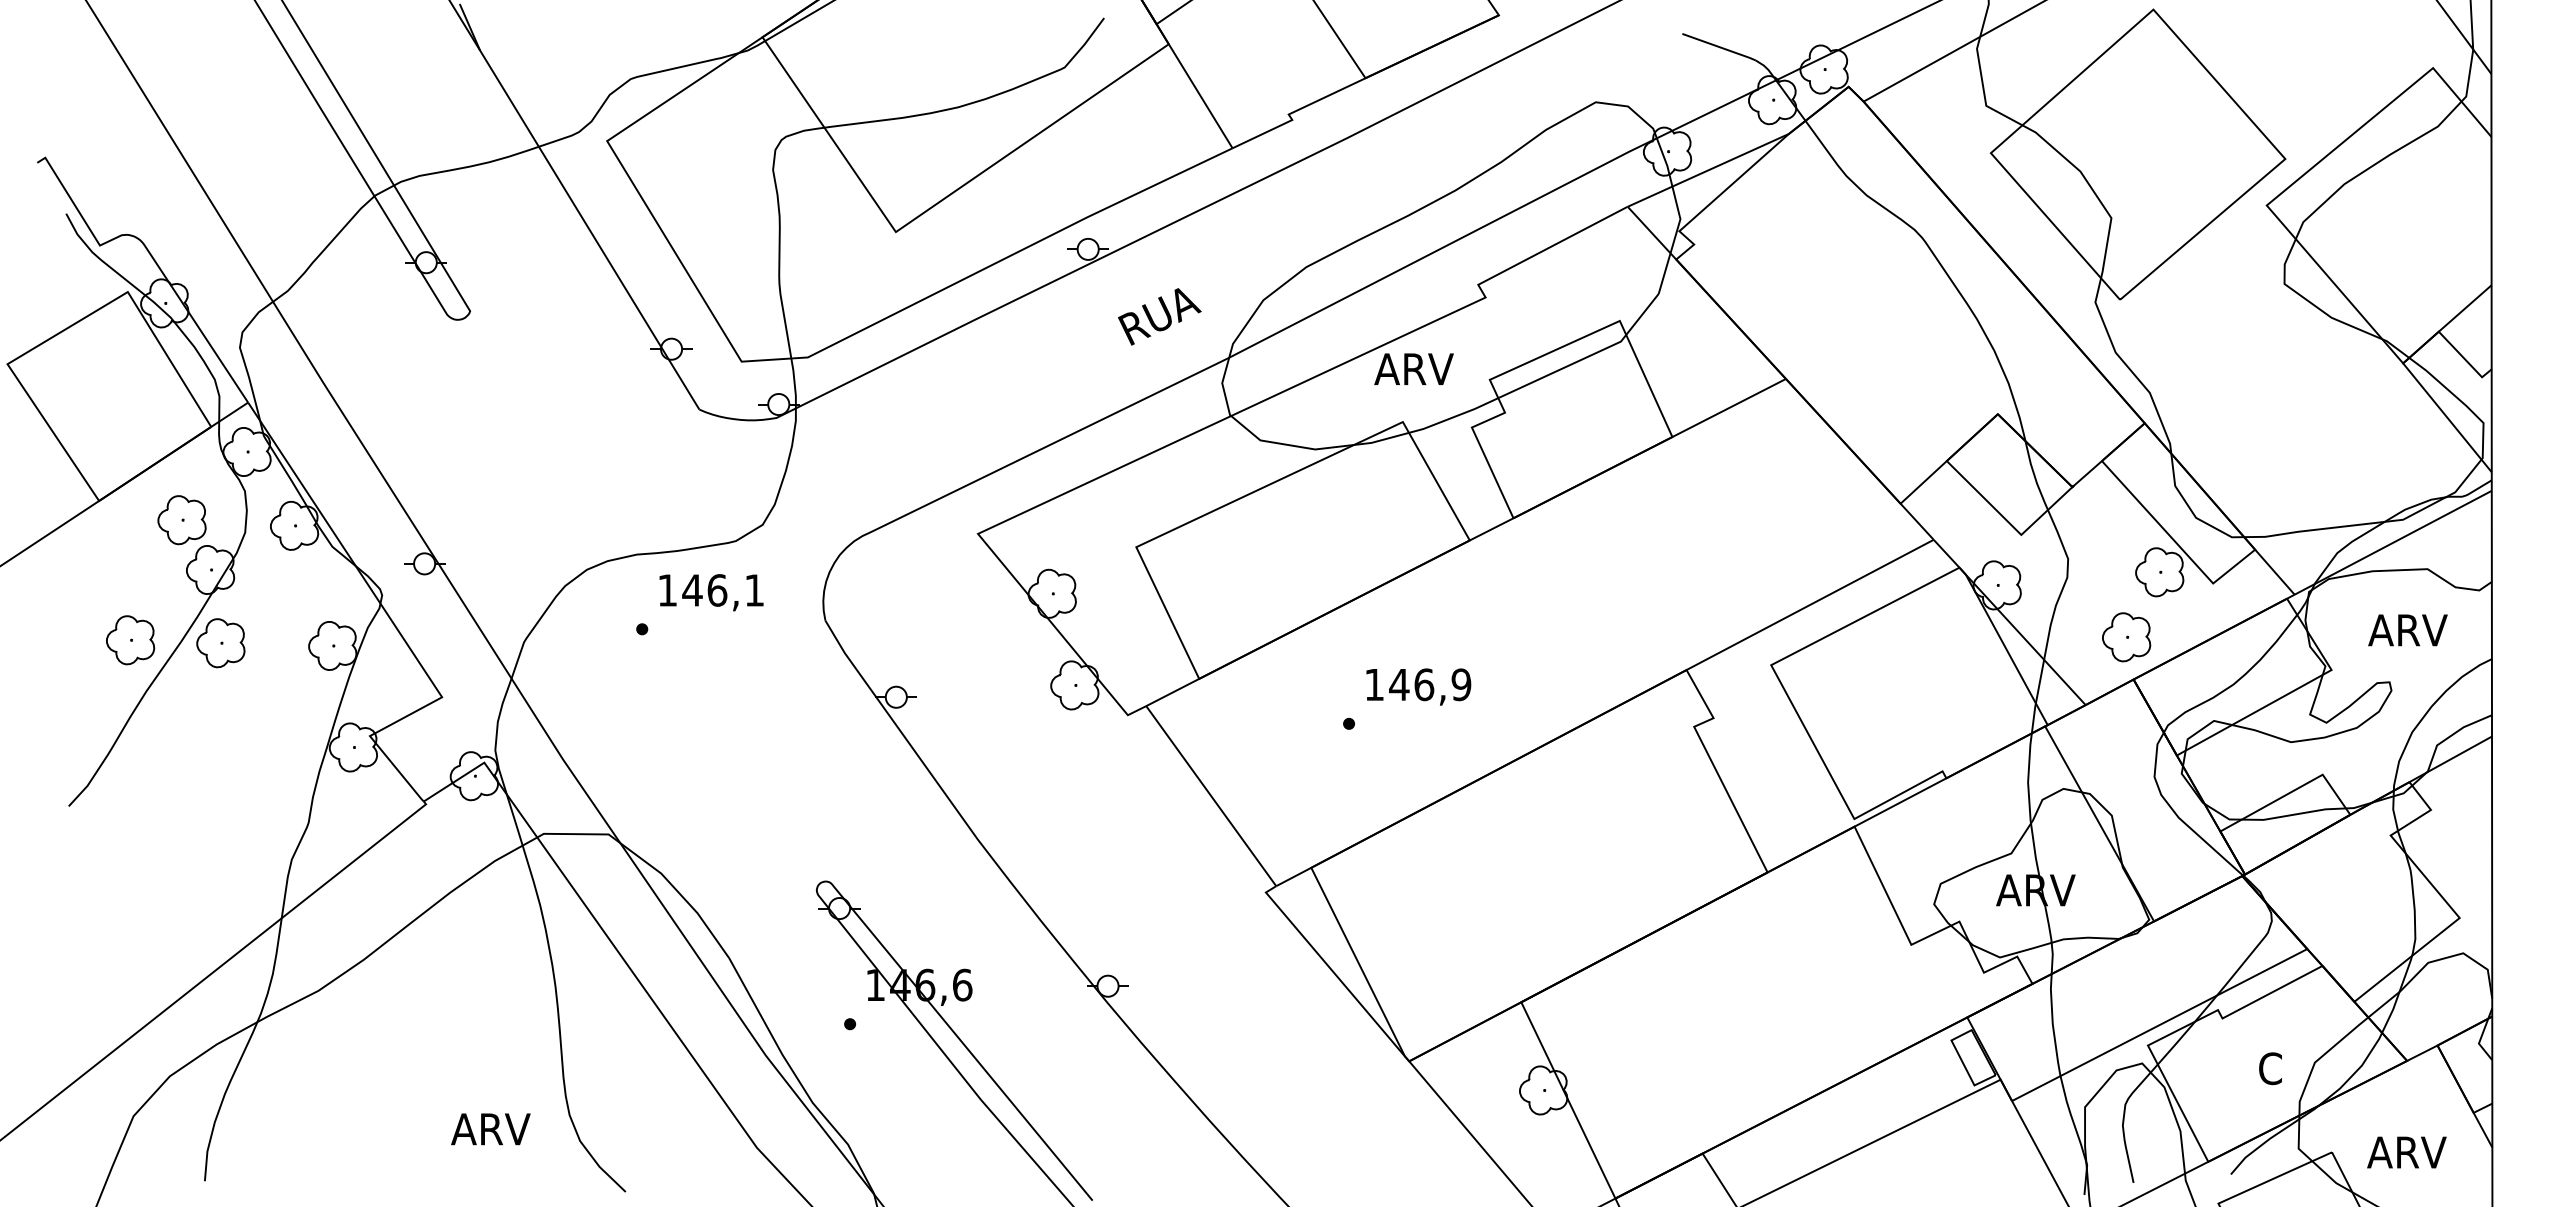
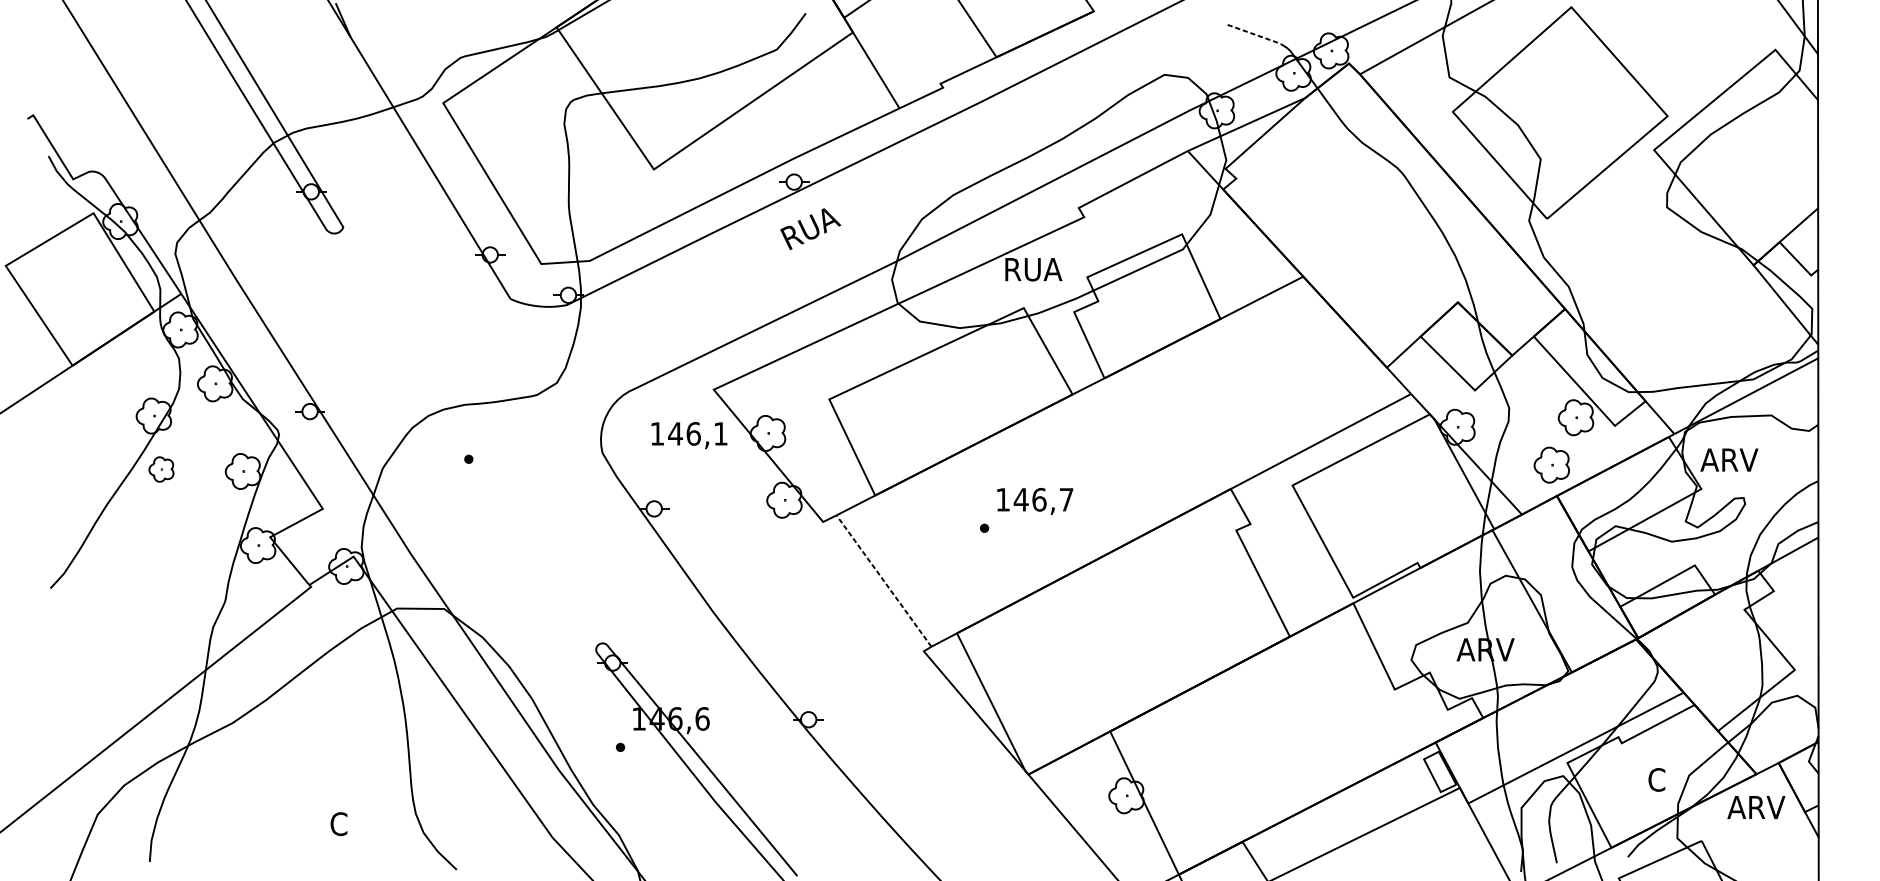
line: (1719, 47) -> (1254, 34), solid -> dashed
text: (1159, 316) -> (810, 228), moved
text: (1414, 369) -> (1032, 269), ARV -> RUA
part: (181, 520) -> (132, 379), removed
text: (711, 592) -> (689, 435), moved
text: (2407, 630) -> (1729, 460), moved
part: (130, 640) -> (95, 467), removed
part: (220, 643) -> (161, 469), size x0.7
text: (1461, 684) -> (1066, 499), 146,9 -> 146,7
line: (1210, 795) -> (883, 580), solid -> dashed
text: (490, 1129) -> (358, 824), ARV -> C
text: (2406, 1152) -> (1756, 807), moved

